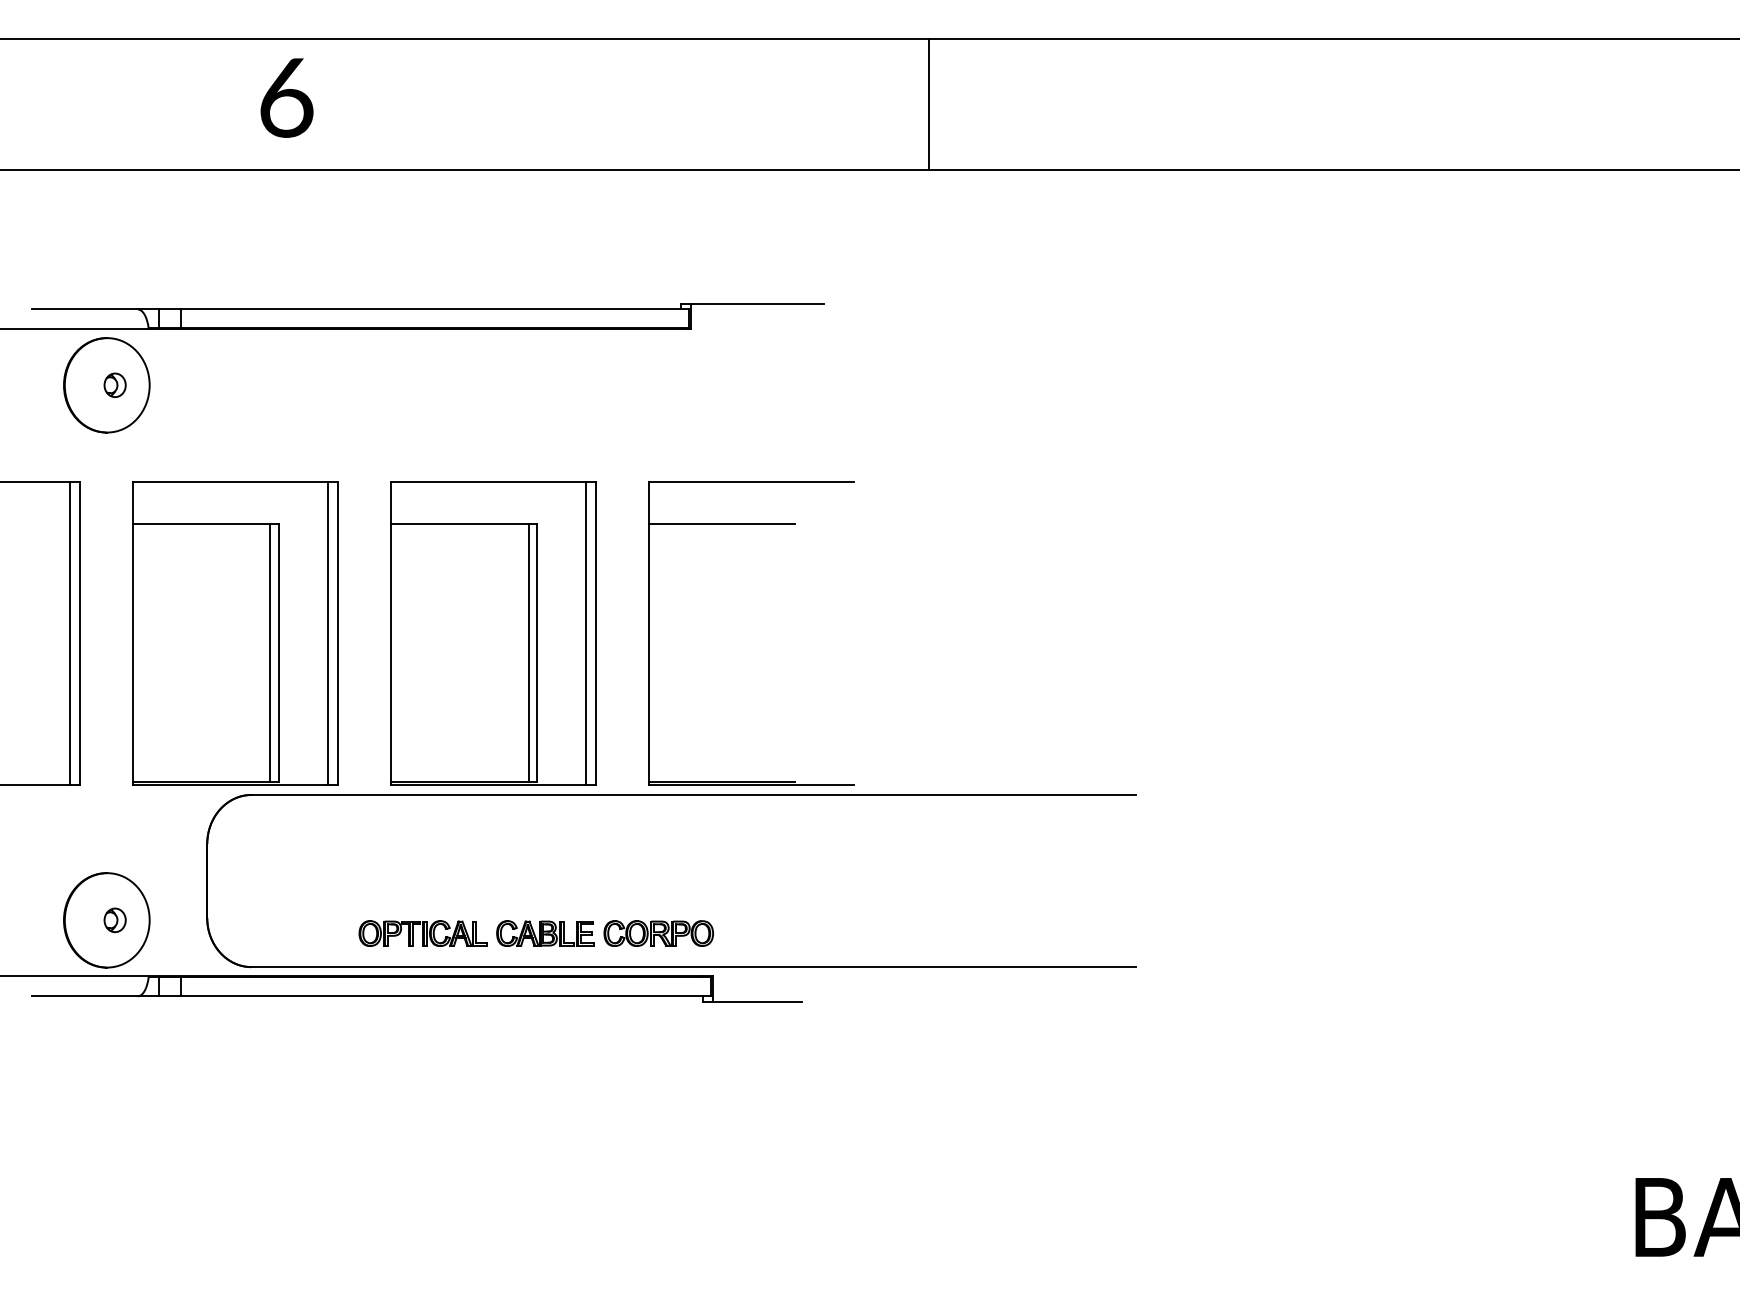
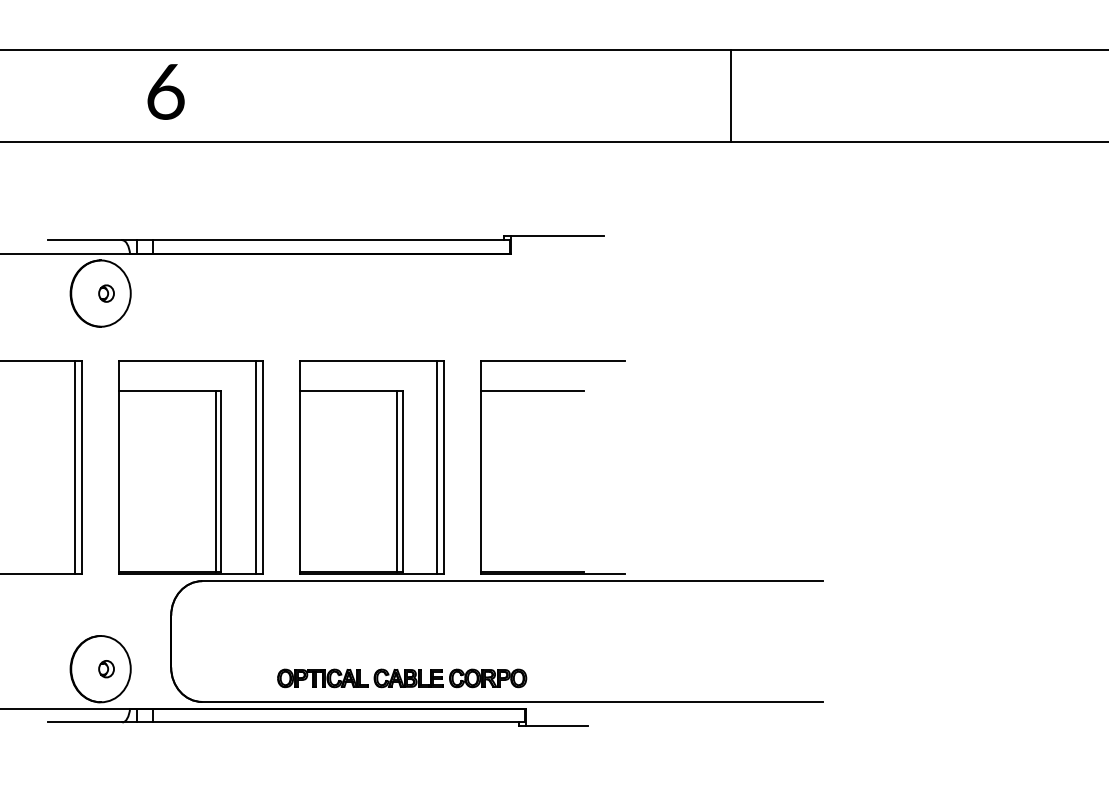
text: (286, 97) -> (165, 91), moved
line: (928, 104) -> (730, 96), moved

